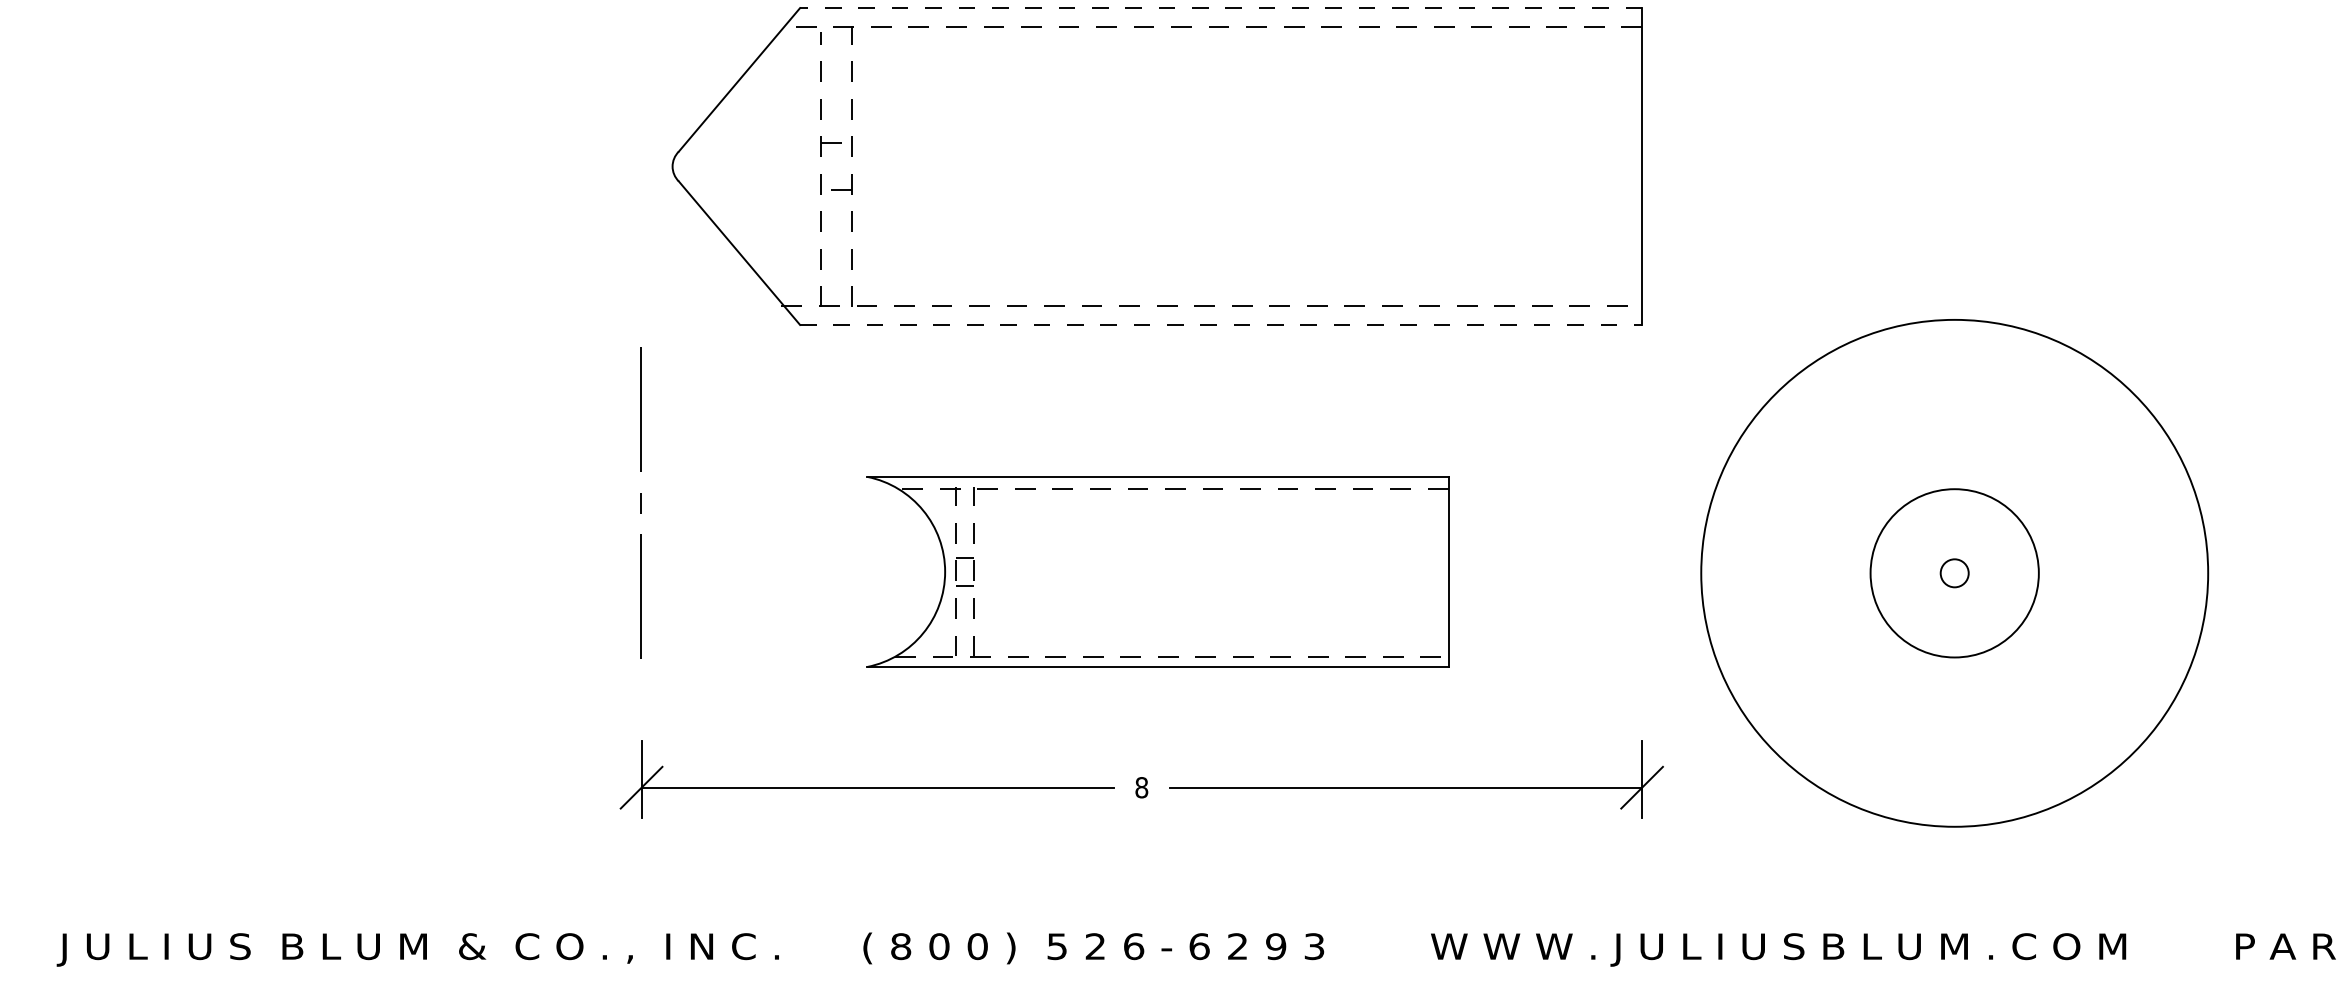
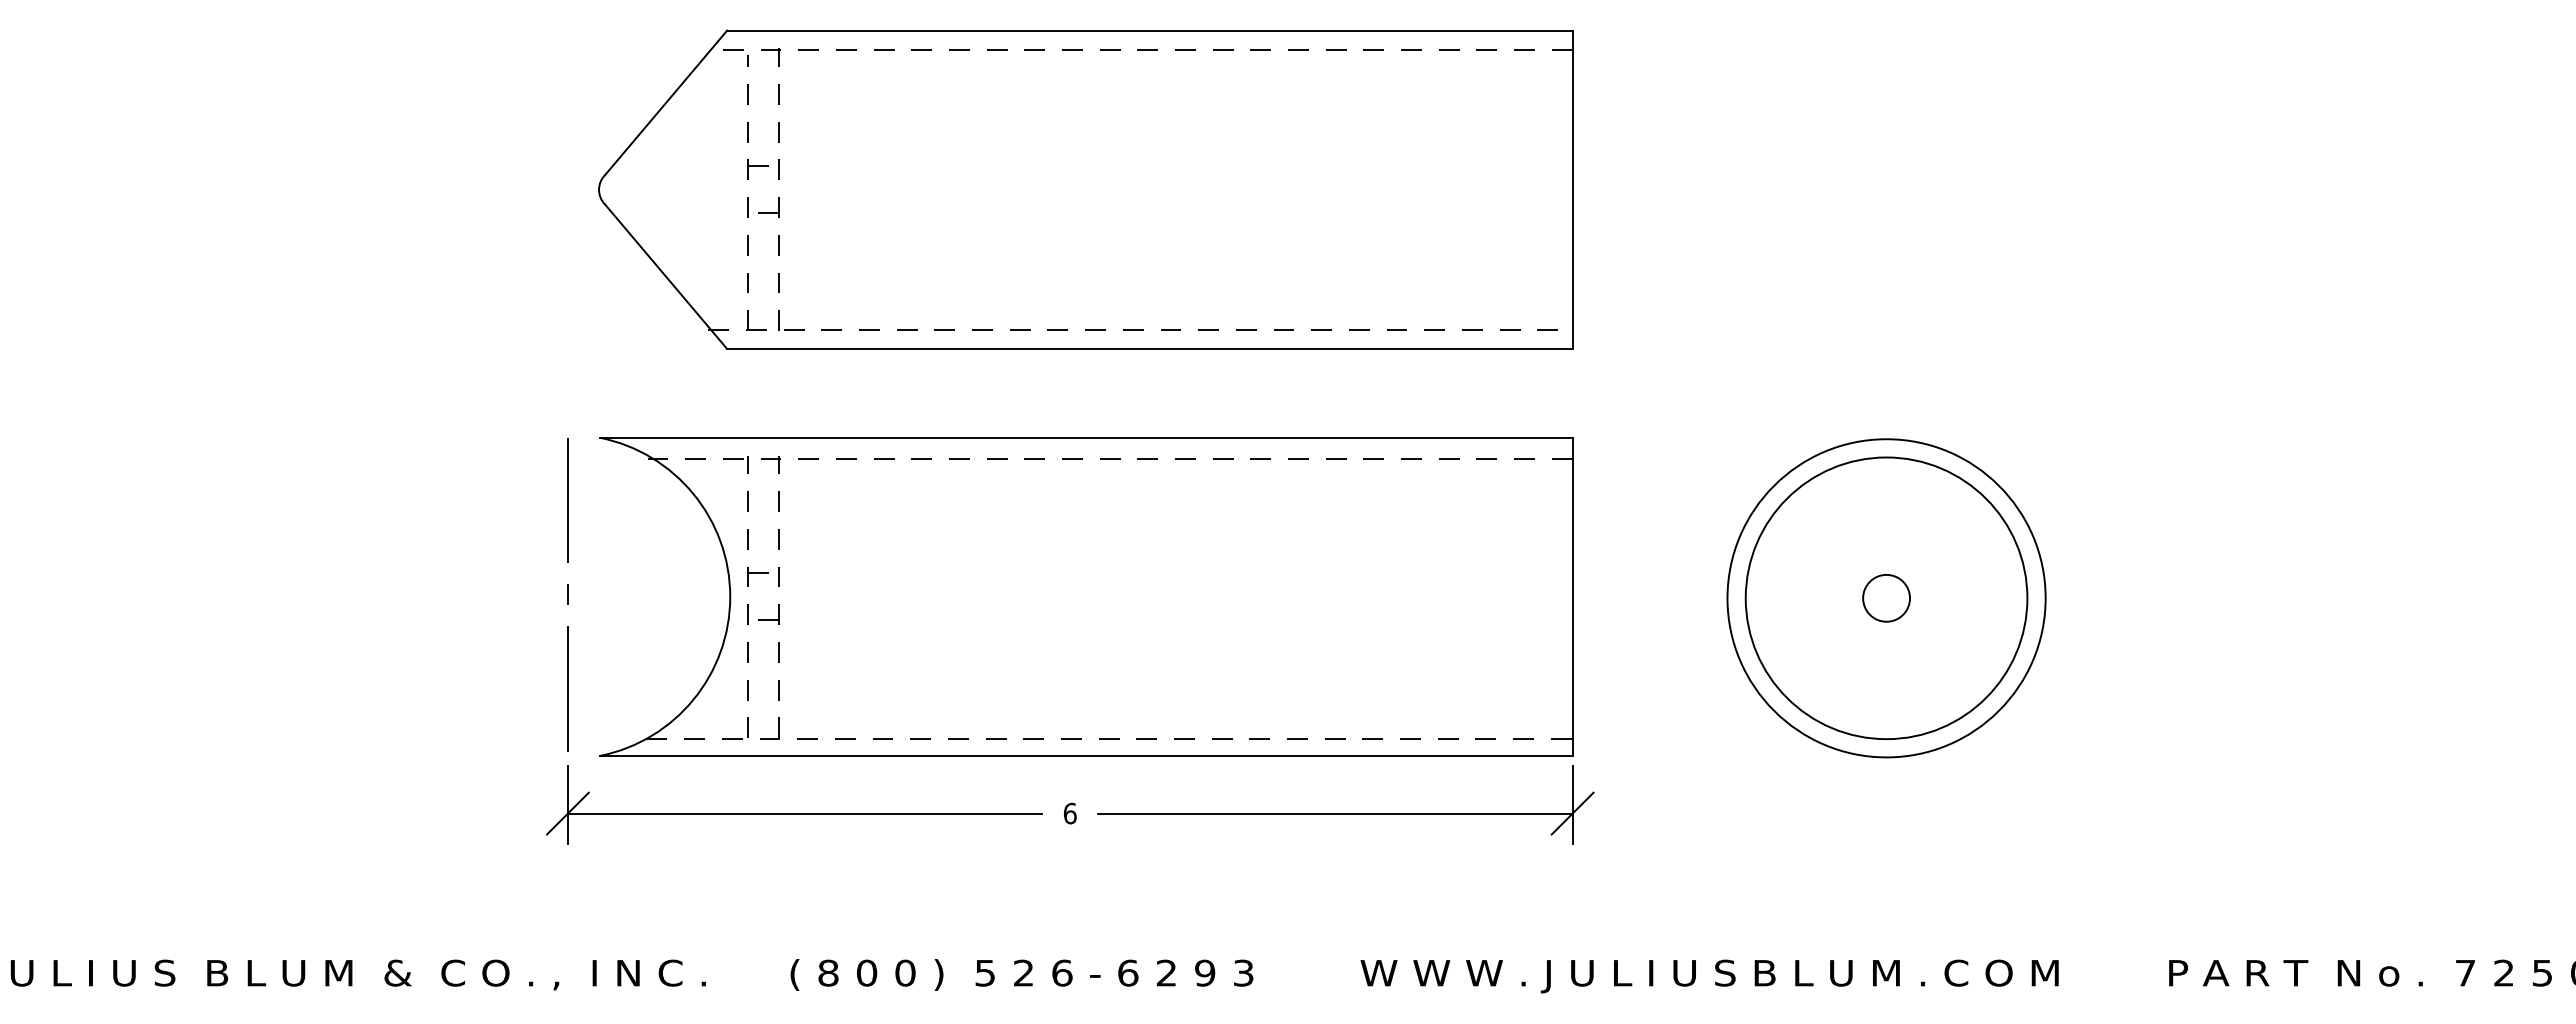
line: (1220, 7) -> (1149, 30), dashed -> solid
line: (1220, 324) -> (1149, 348), dashed -> solid
line: (640, 502) -> (567, 594), moved
part: (1158, 571) -> (1086, 596), size x1.67
circle: (1954, 572) -> (1886, 597), size x1.67
circle: (1954, 573) -> (1886, 598), size x0.62
circle: (1954, 573) -> (1886, 598), size x1.67
text: (1141, 787) -> (1069, 813), 8 -> 6

